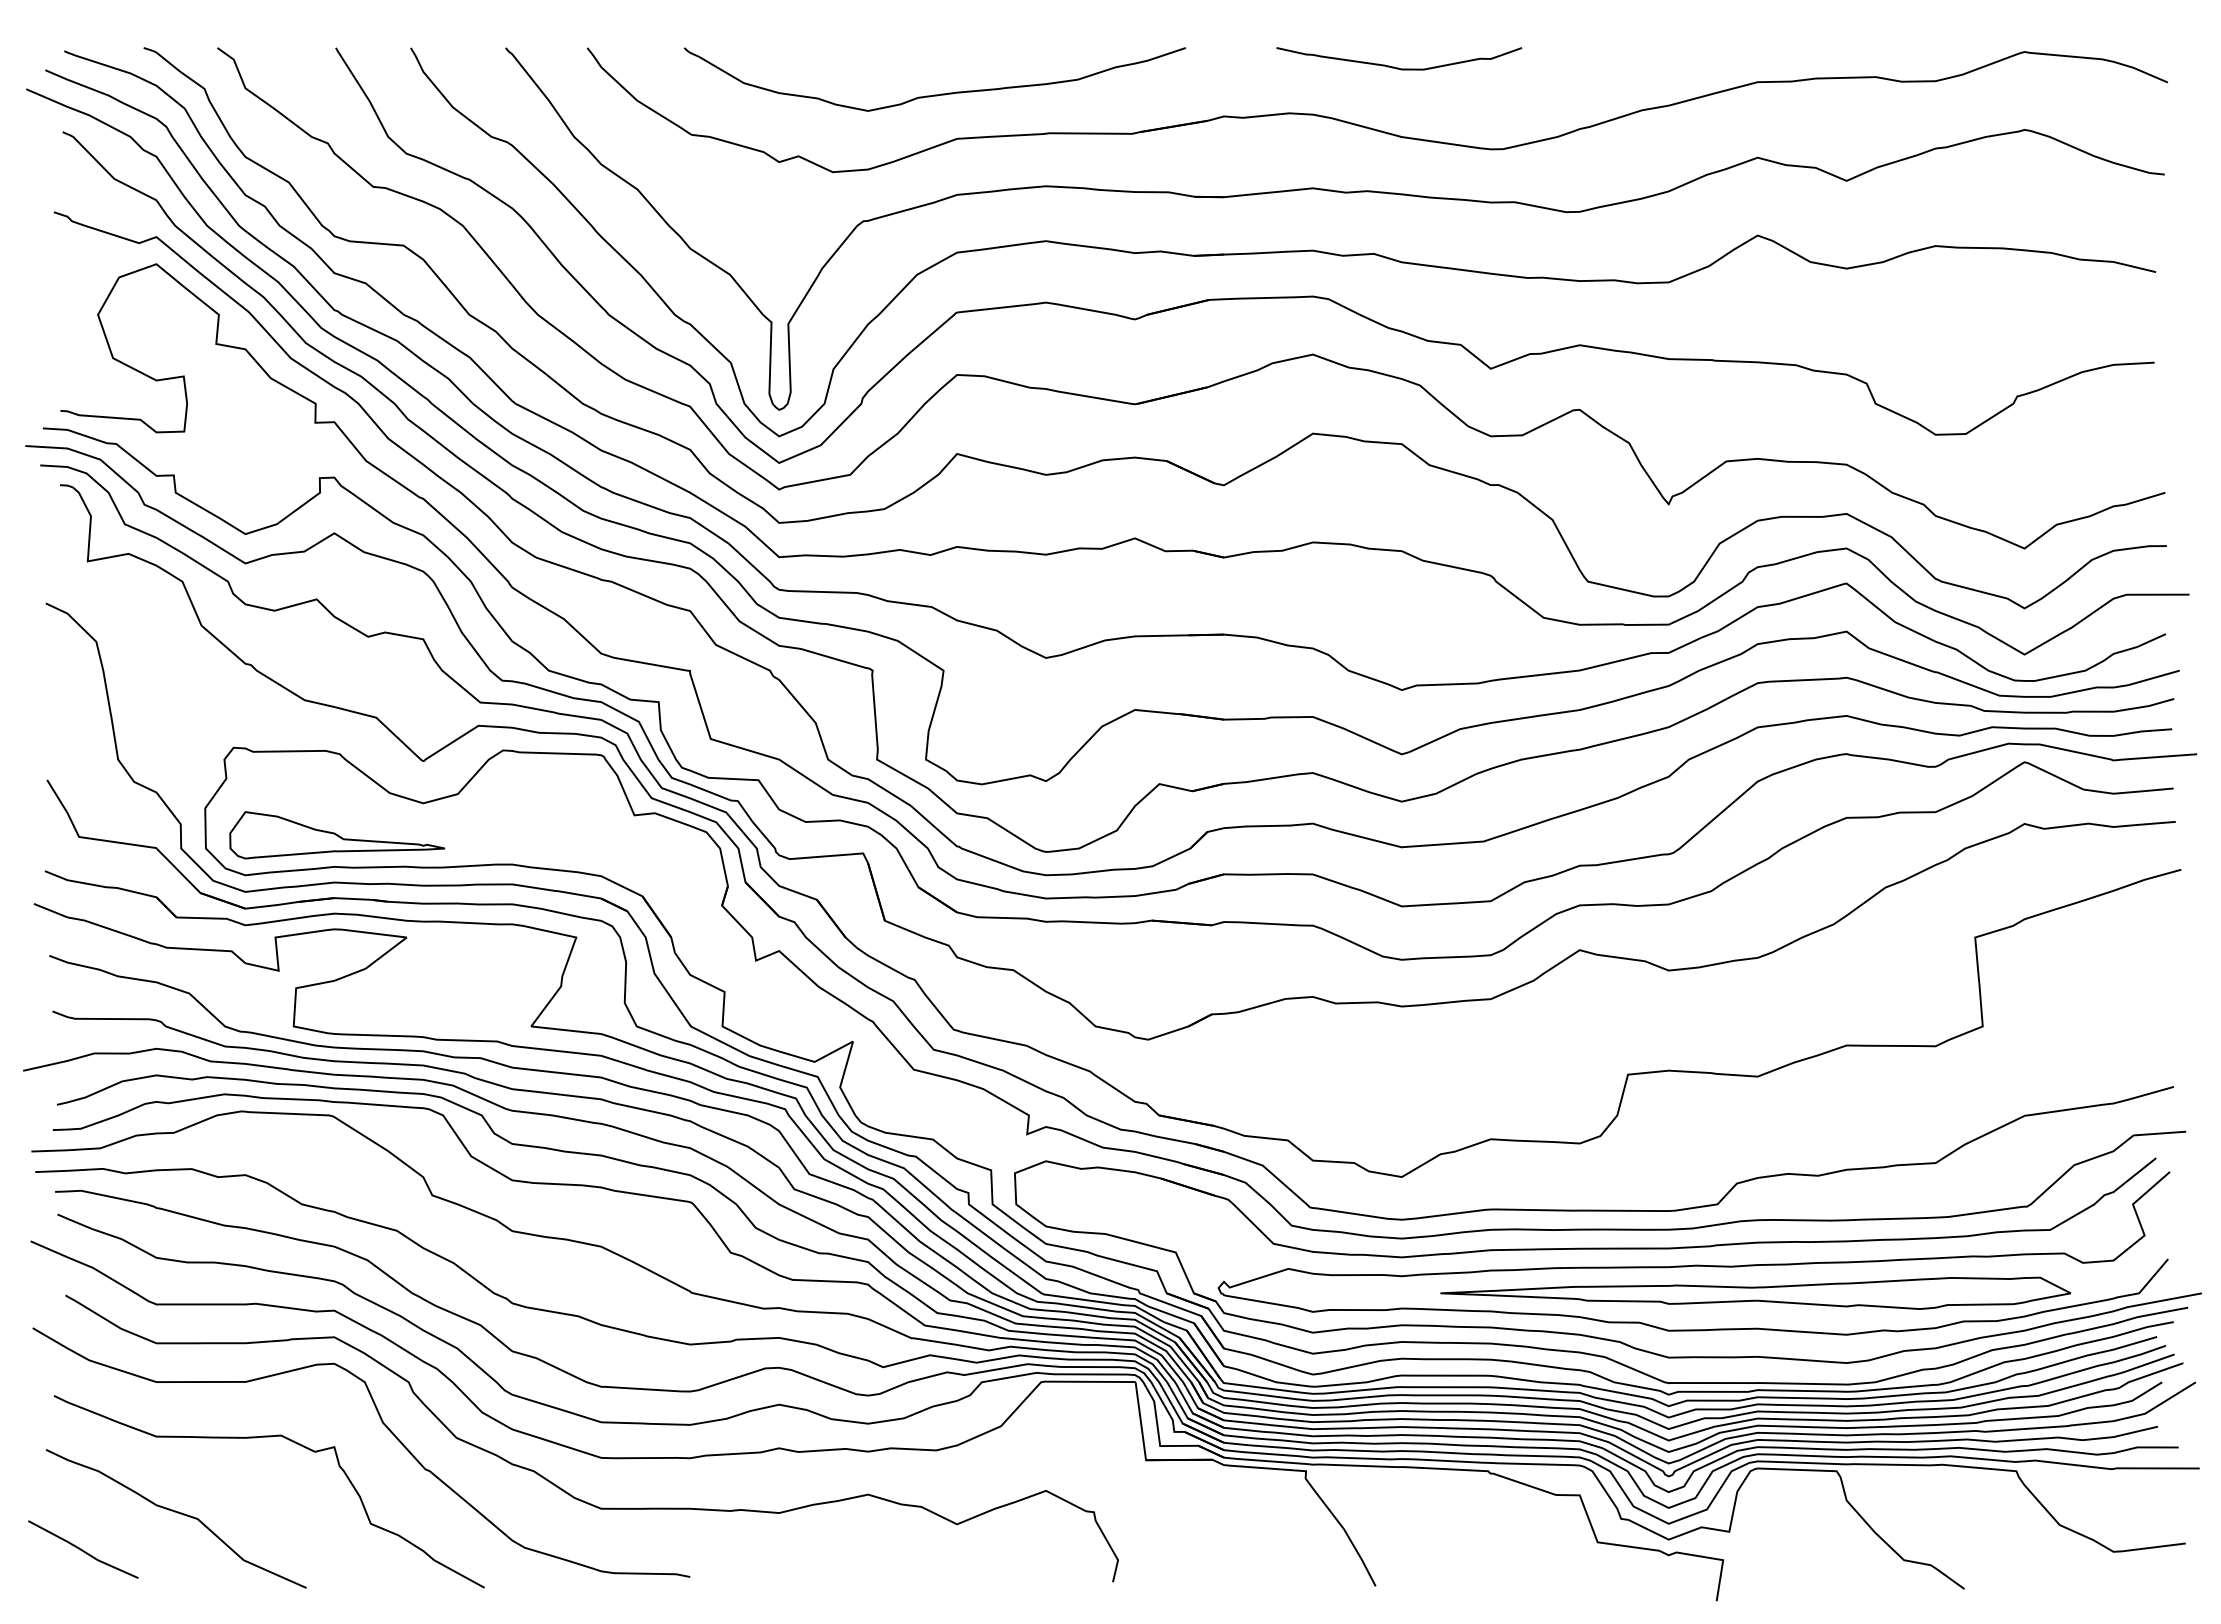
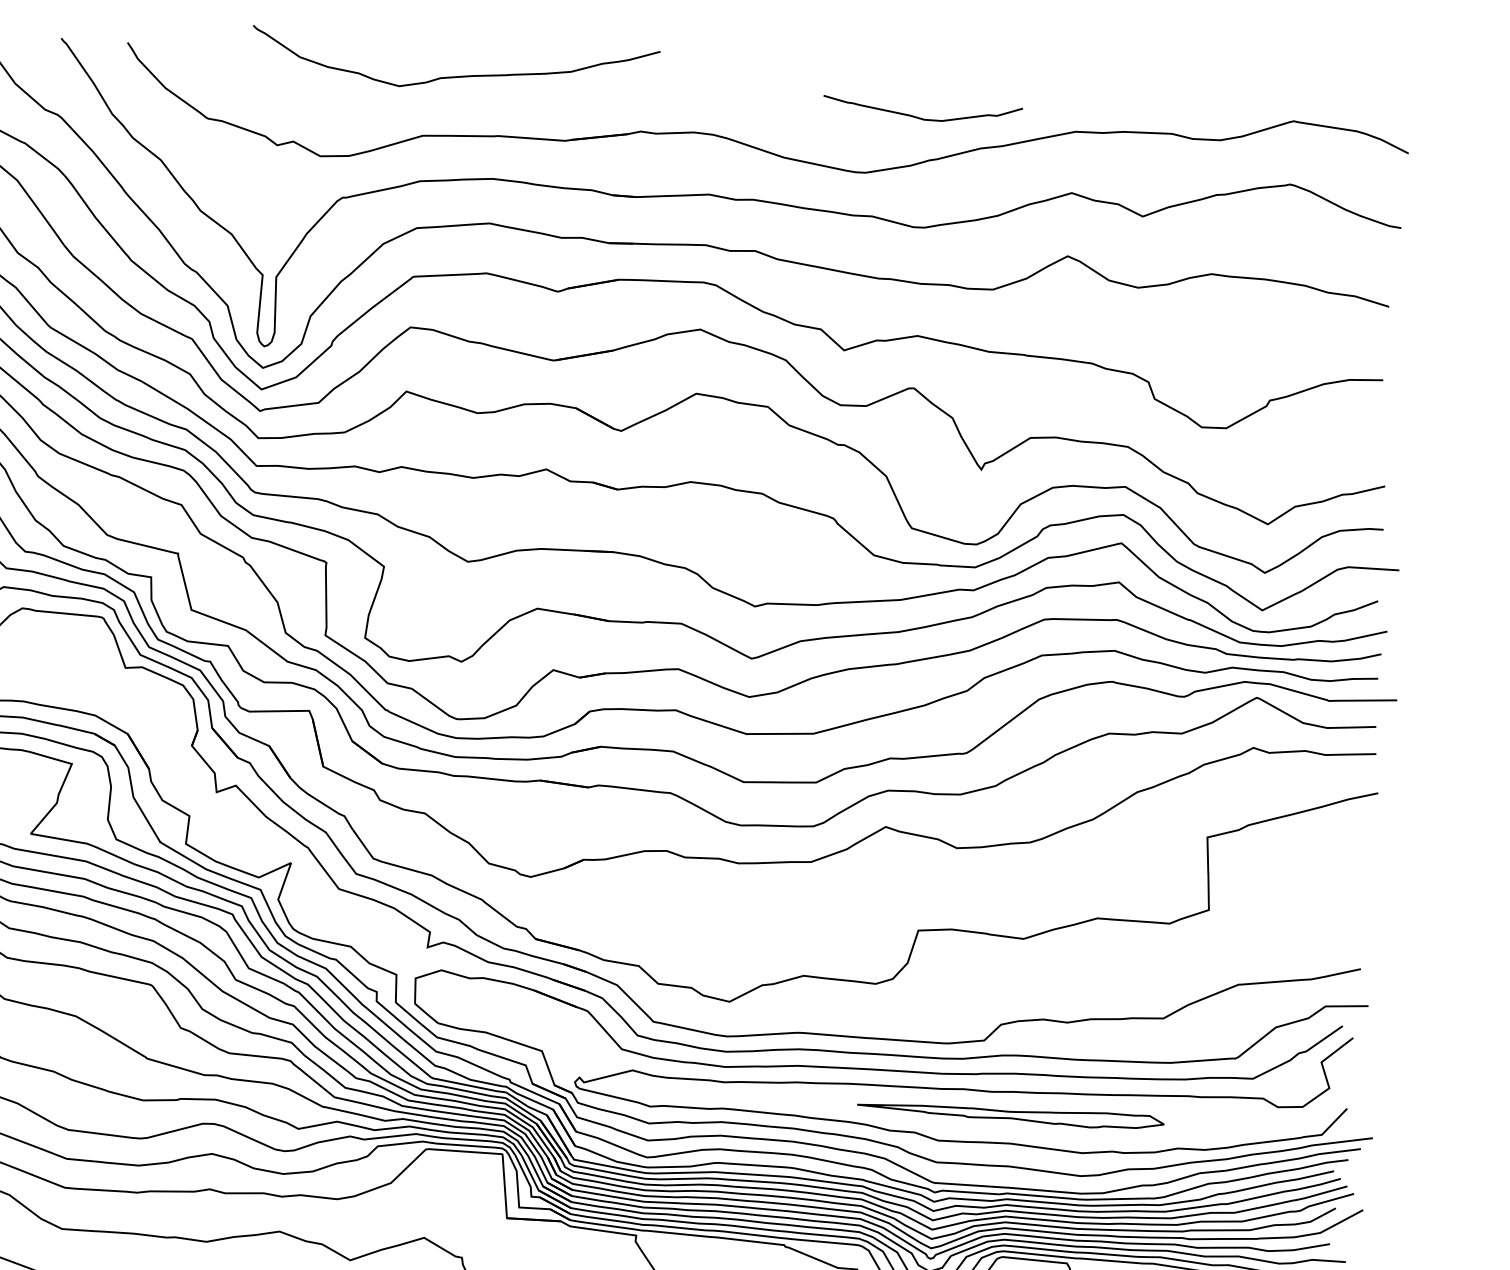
curve: (1398, 67) -> (921, 117), moved
curve: (934, 94) -> (454, 76), moved
part: (1755, 1292) -> (1010, 1114), size x0.6

